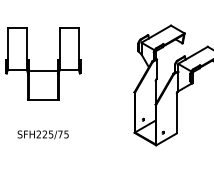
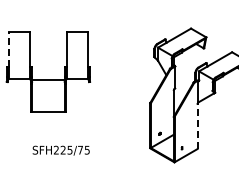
line: (7, 43) -> (8, 48), solid -> dashed
line: (176, 113) -> (197, 126), solid -> dashed
text: (42, 134) -> (60, 150), moved

